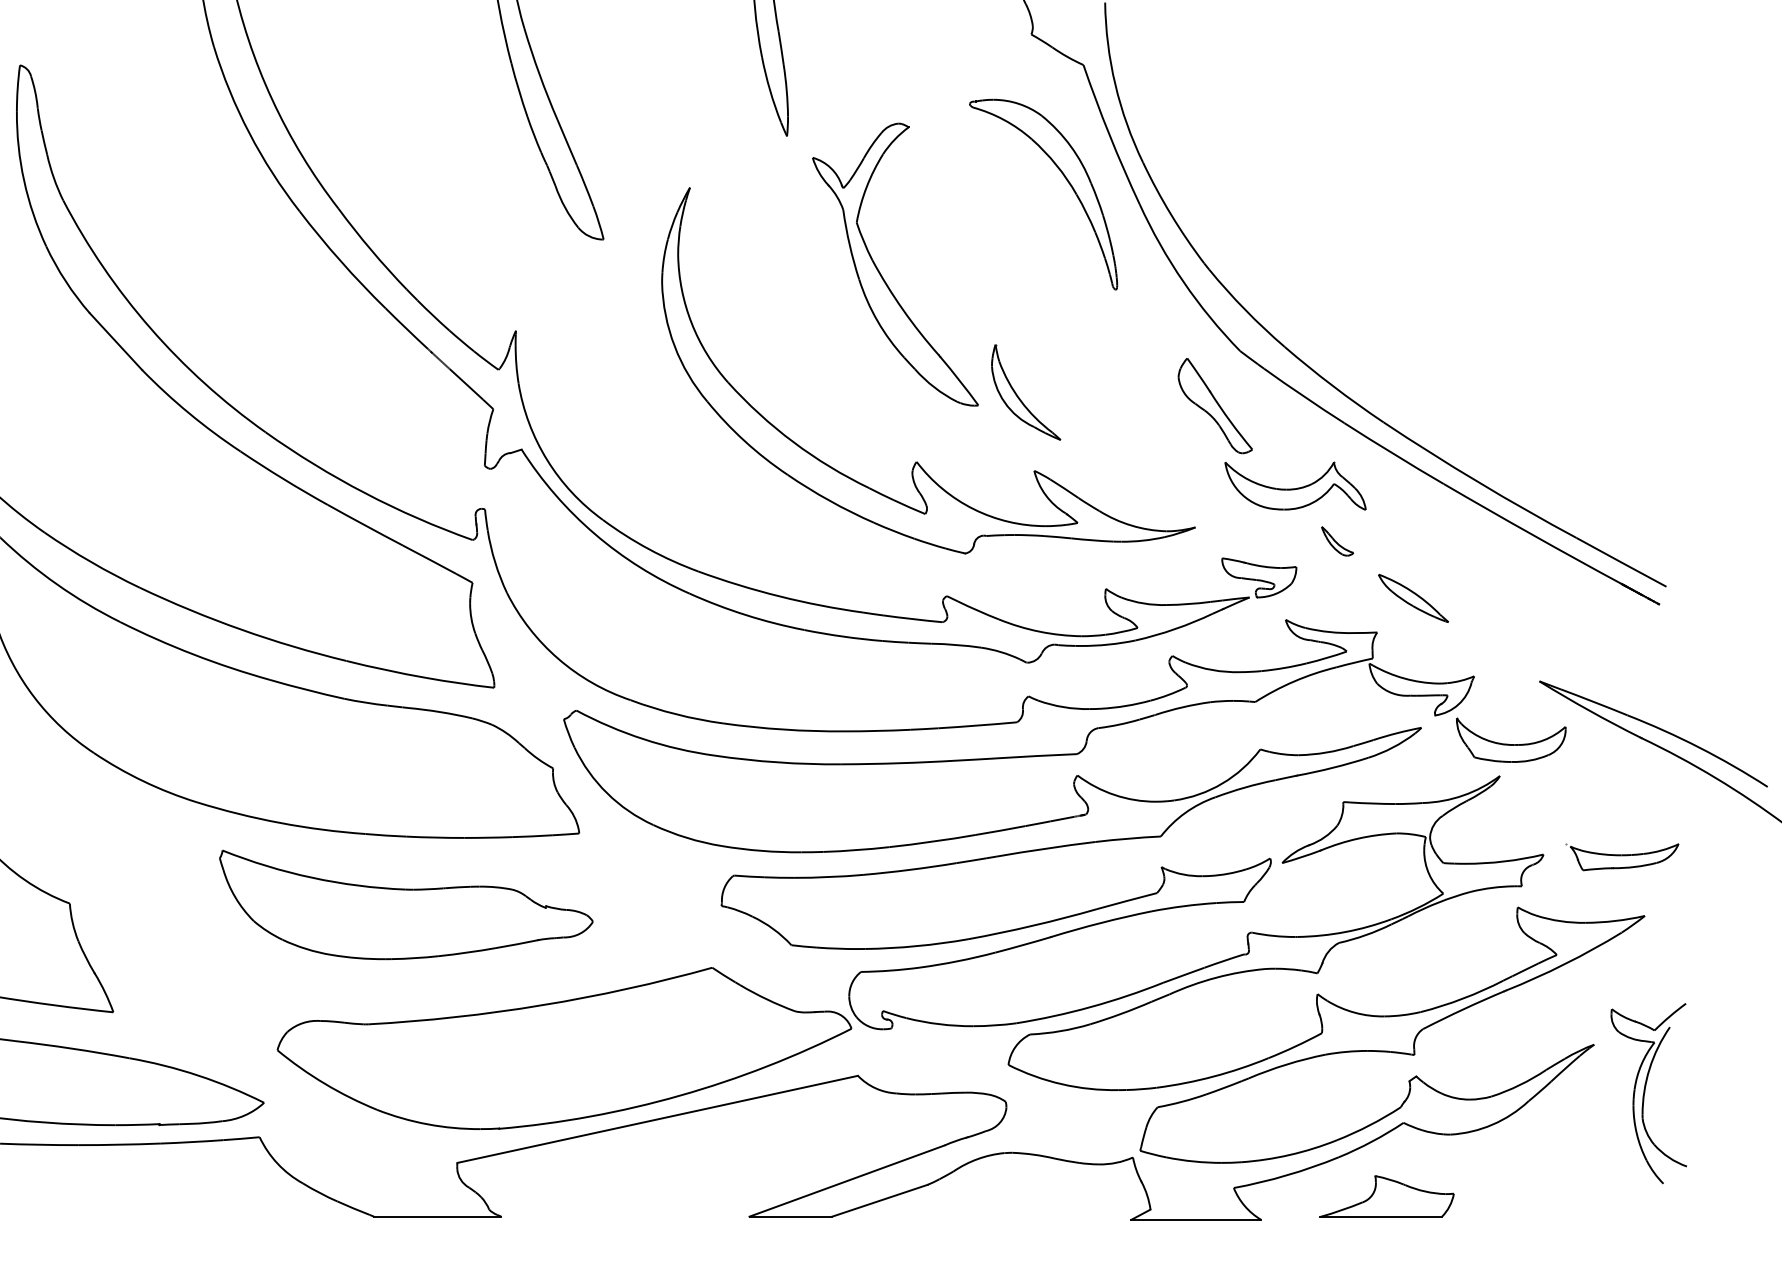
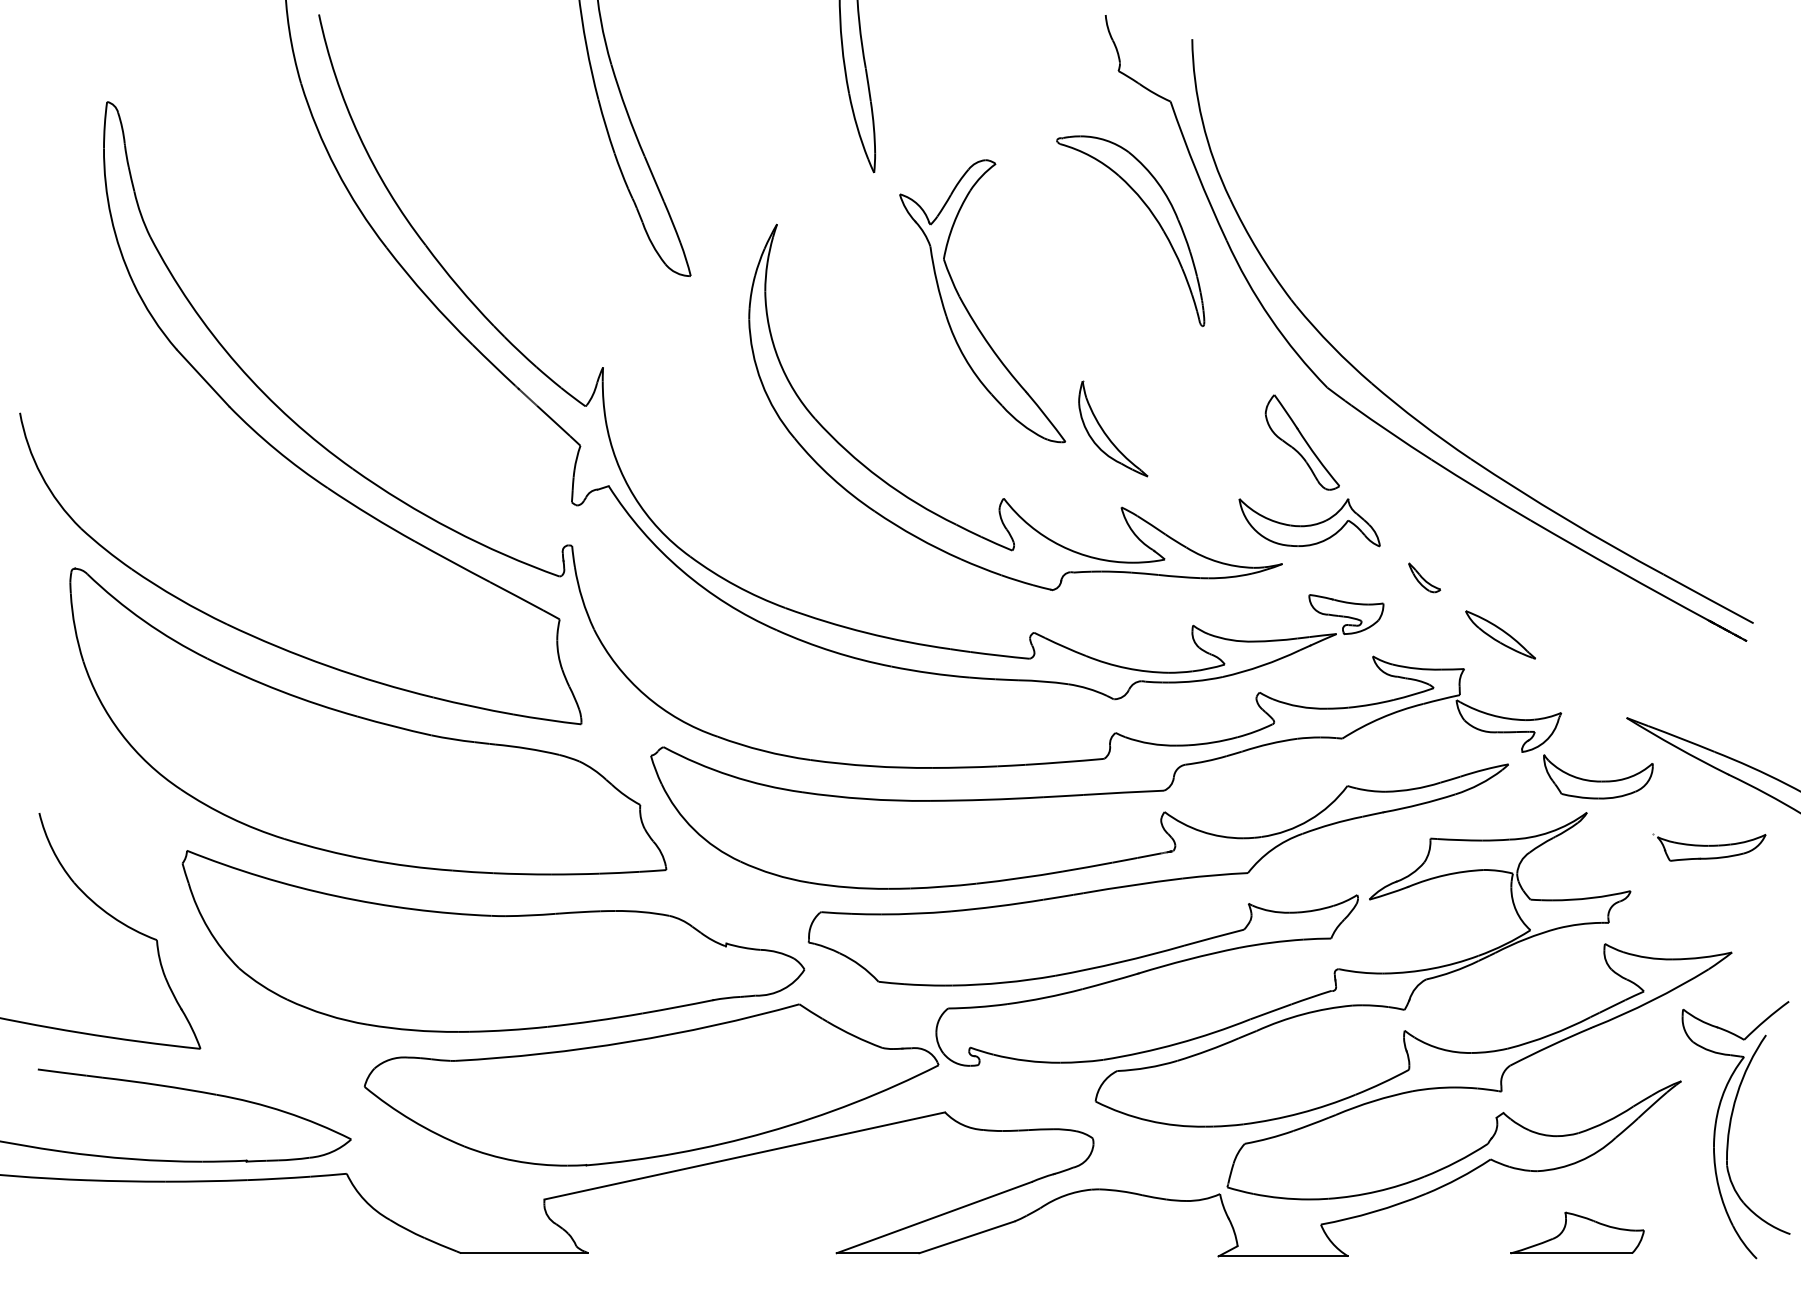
part: (1295, 485) -> (1309, 522), moved
part: (1622, 856) -> (1709, 847), moved
part: (406, 904) -> (493, 941), size x1.67
part: (1648, 1093) -> (1735, 1130), size x1.43
part: (1387, 1195) -> (1577, 1232), moved

